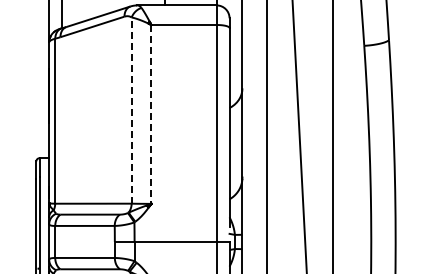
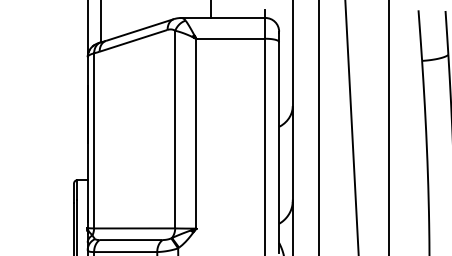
line: (131, 110) -> (175, 129), dashed -> solid
line: (151, 114) -> (196, 133), dashed -> solid

